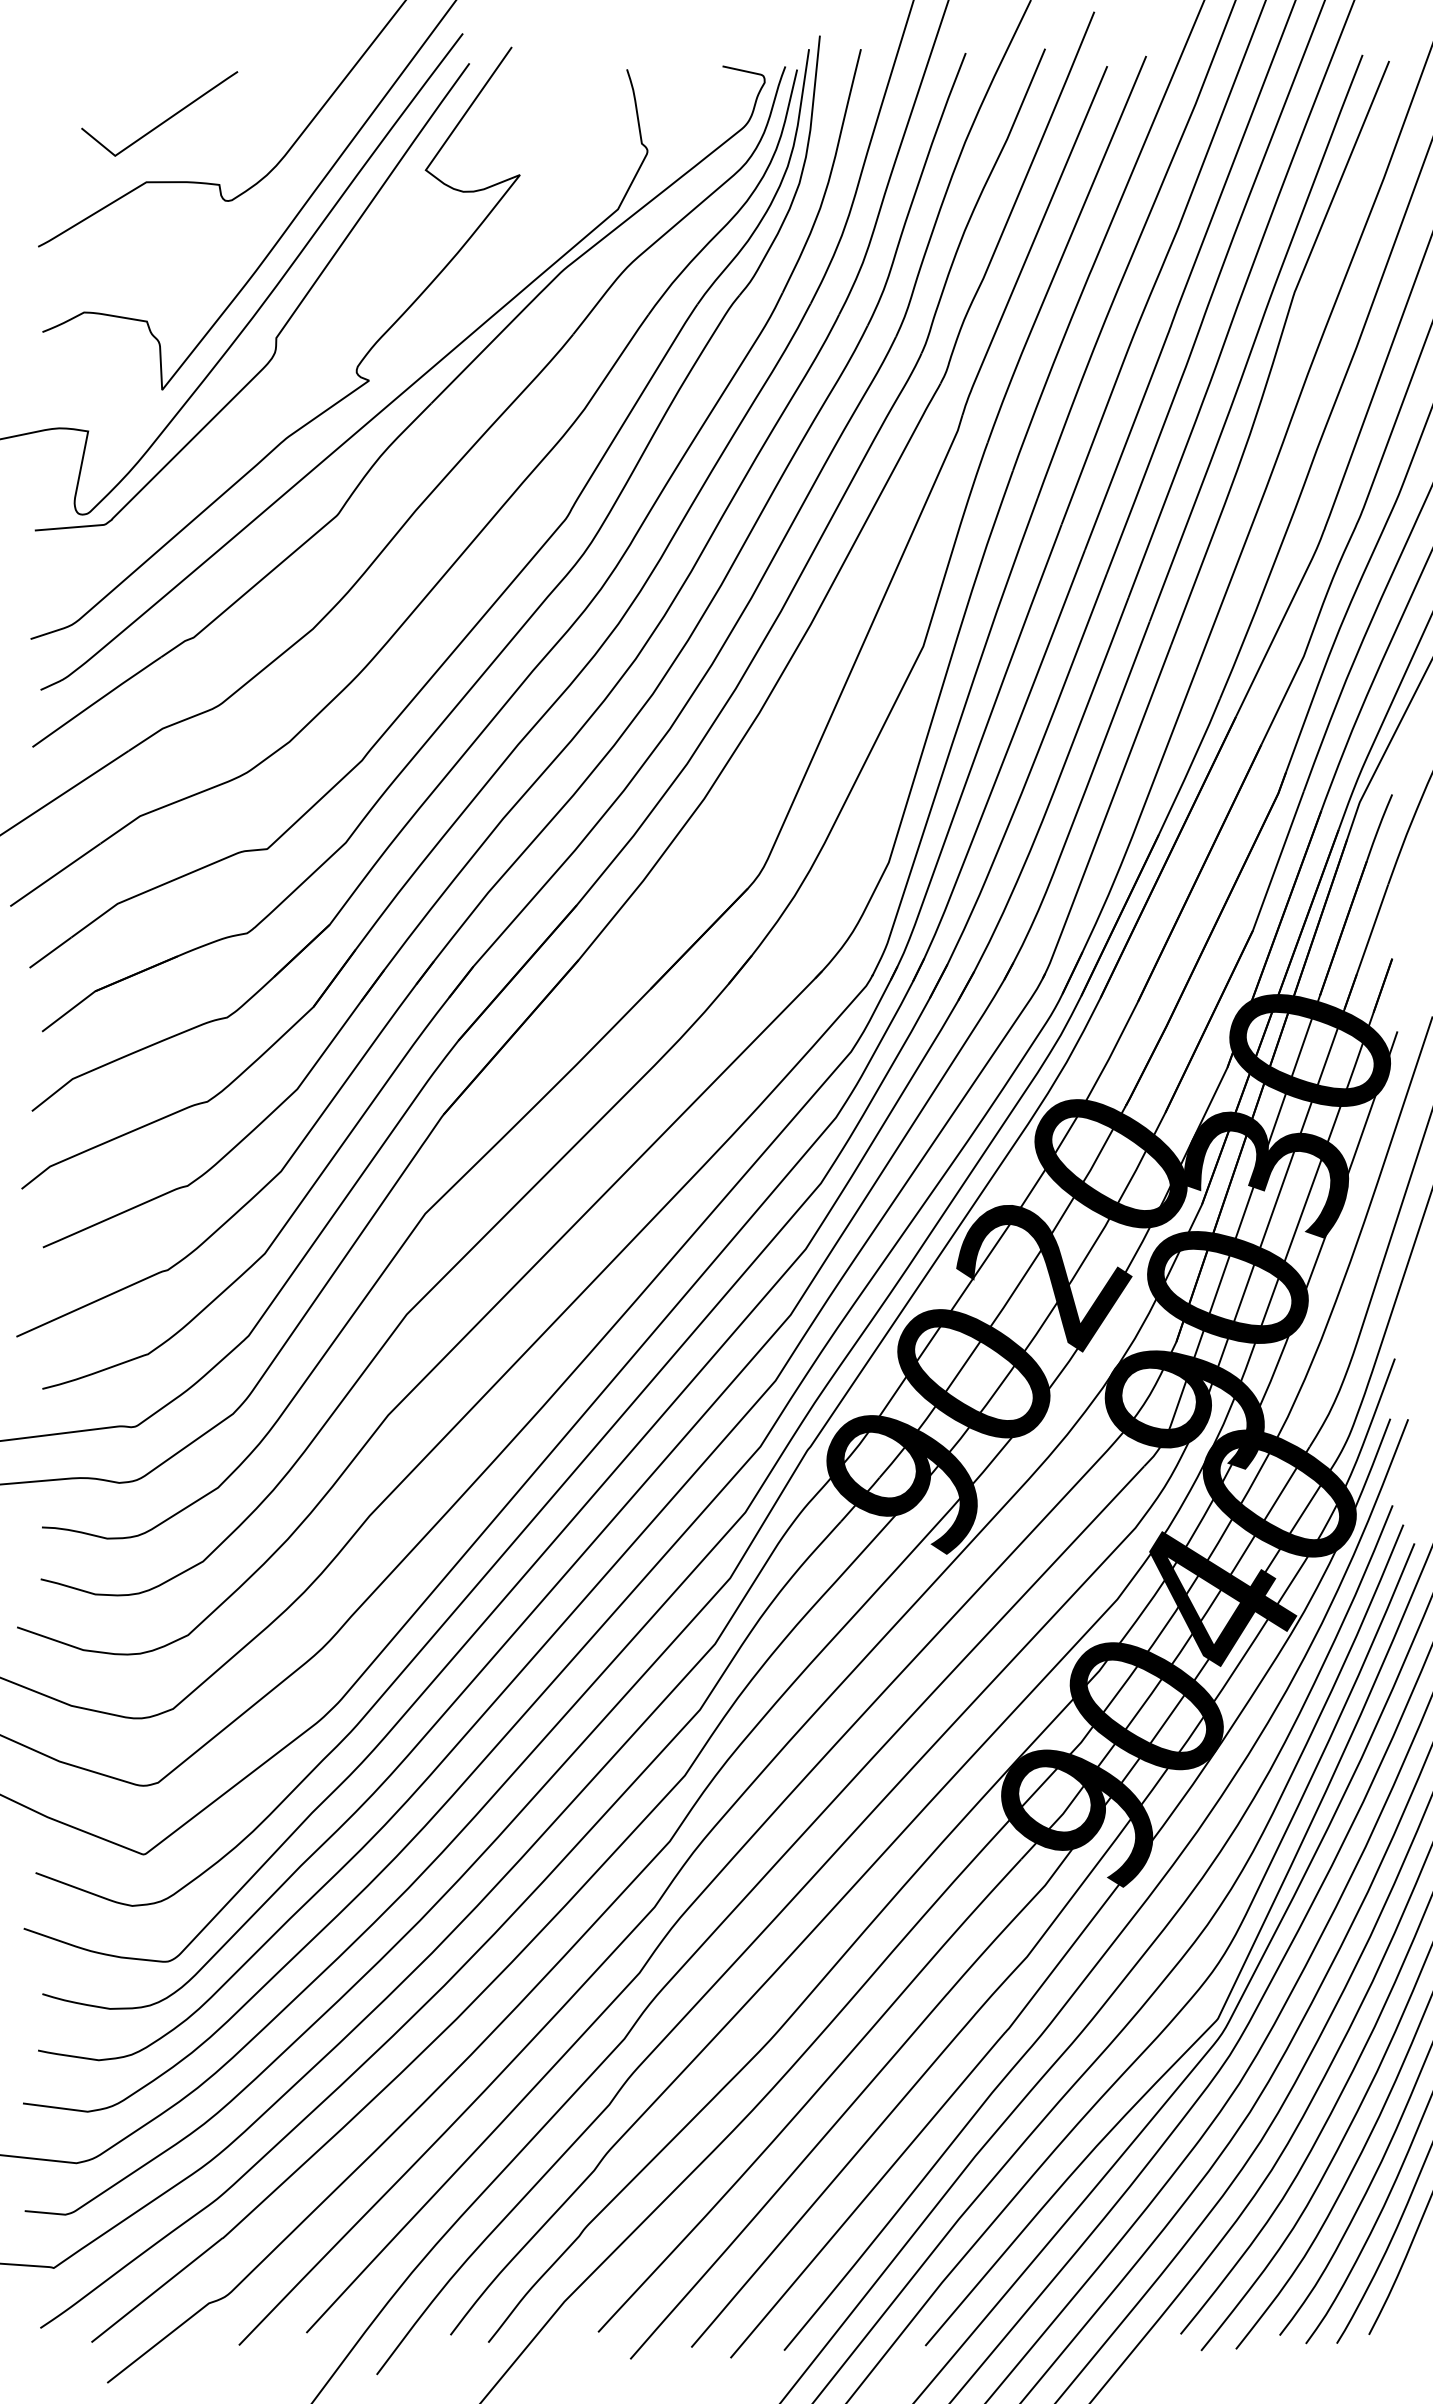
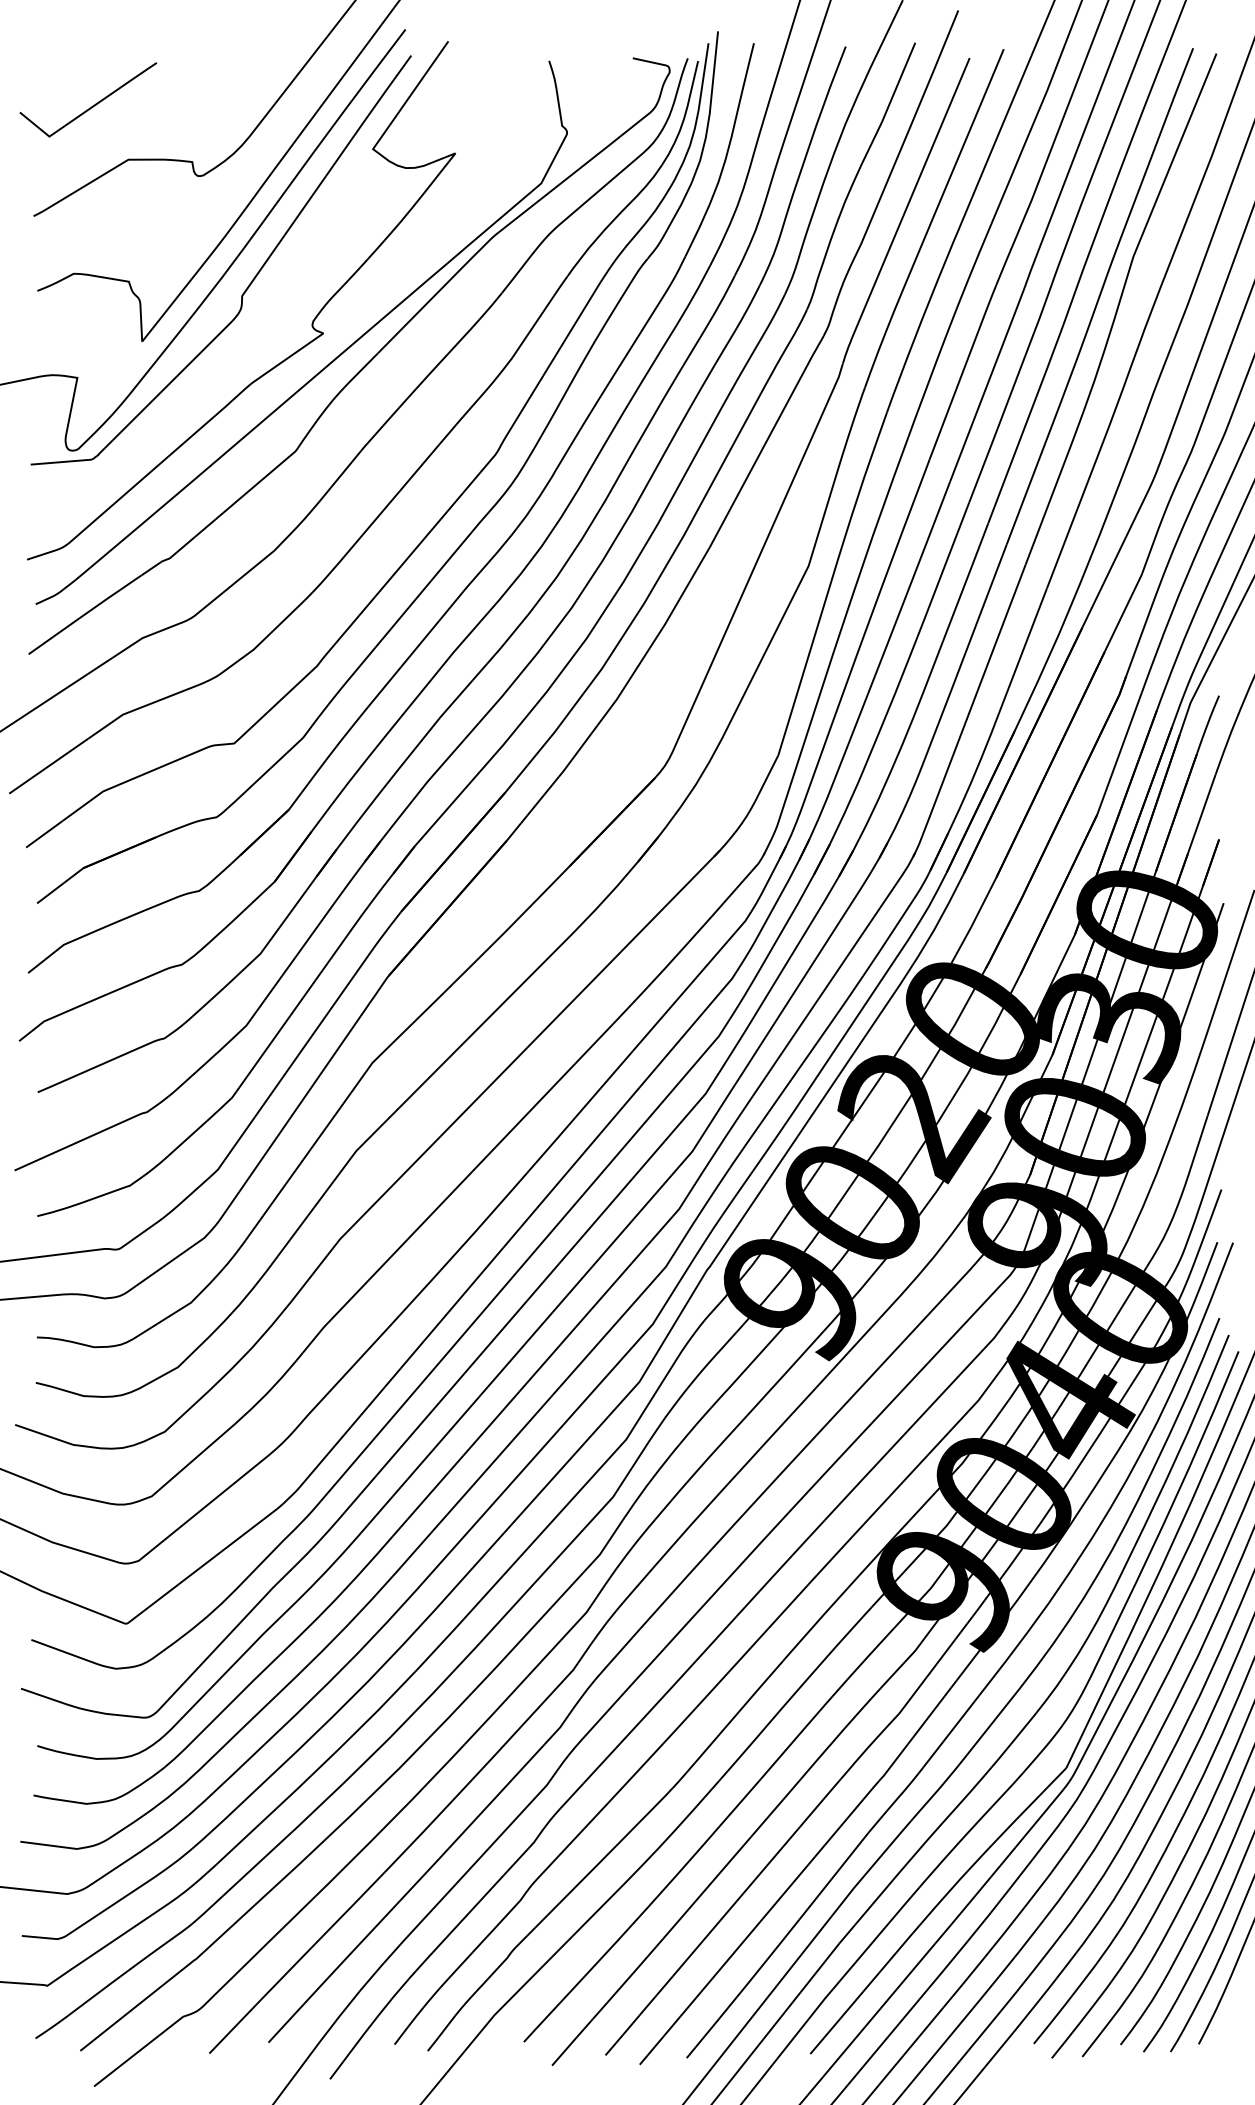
curve: (164, 120) -> (92, 105), moved

